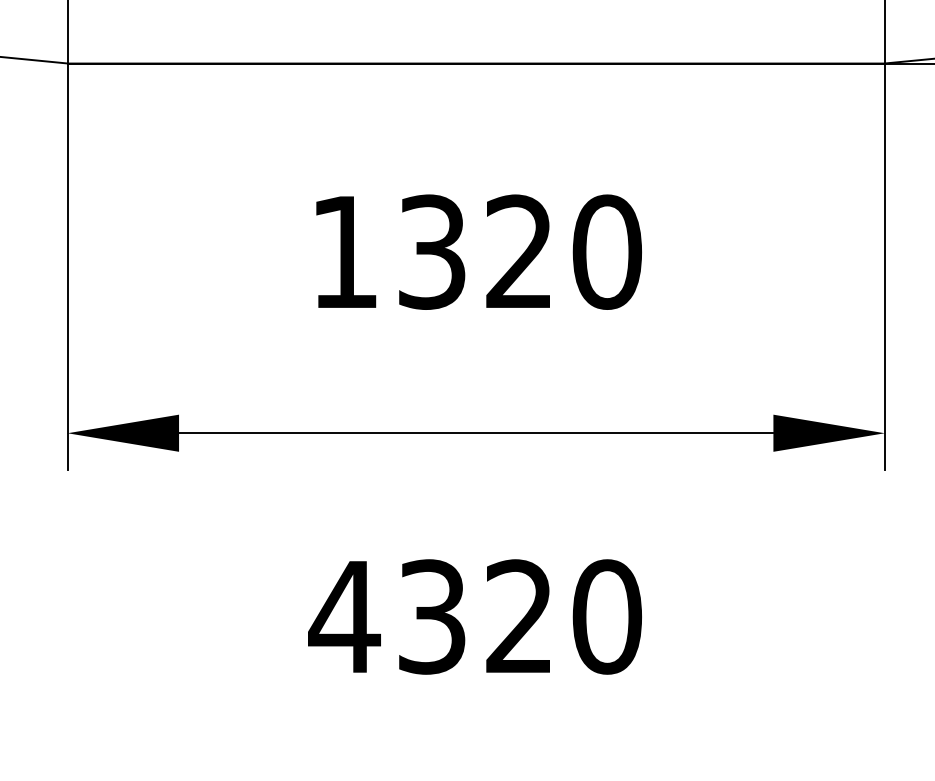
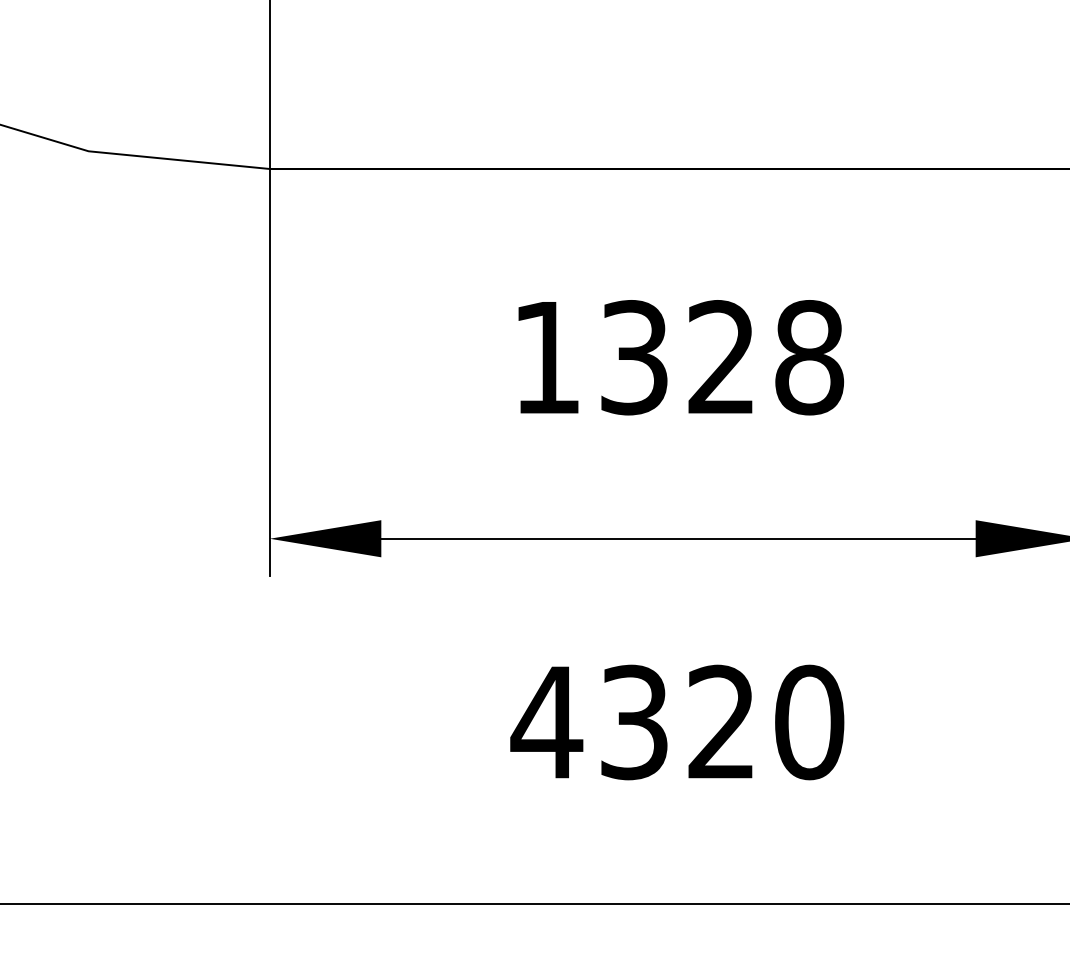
text: (607, 252) -> (809, 357), 1320 -> 1328

